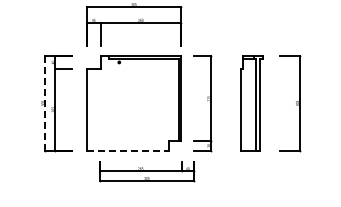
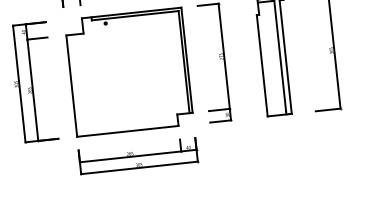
line: (45, 102) -> (19, 82), dashed -> solid
line: (127, 150) -> (127, 131), dashed -> solid
part: (147, 171) -> (138, 156), moved

